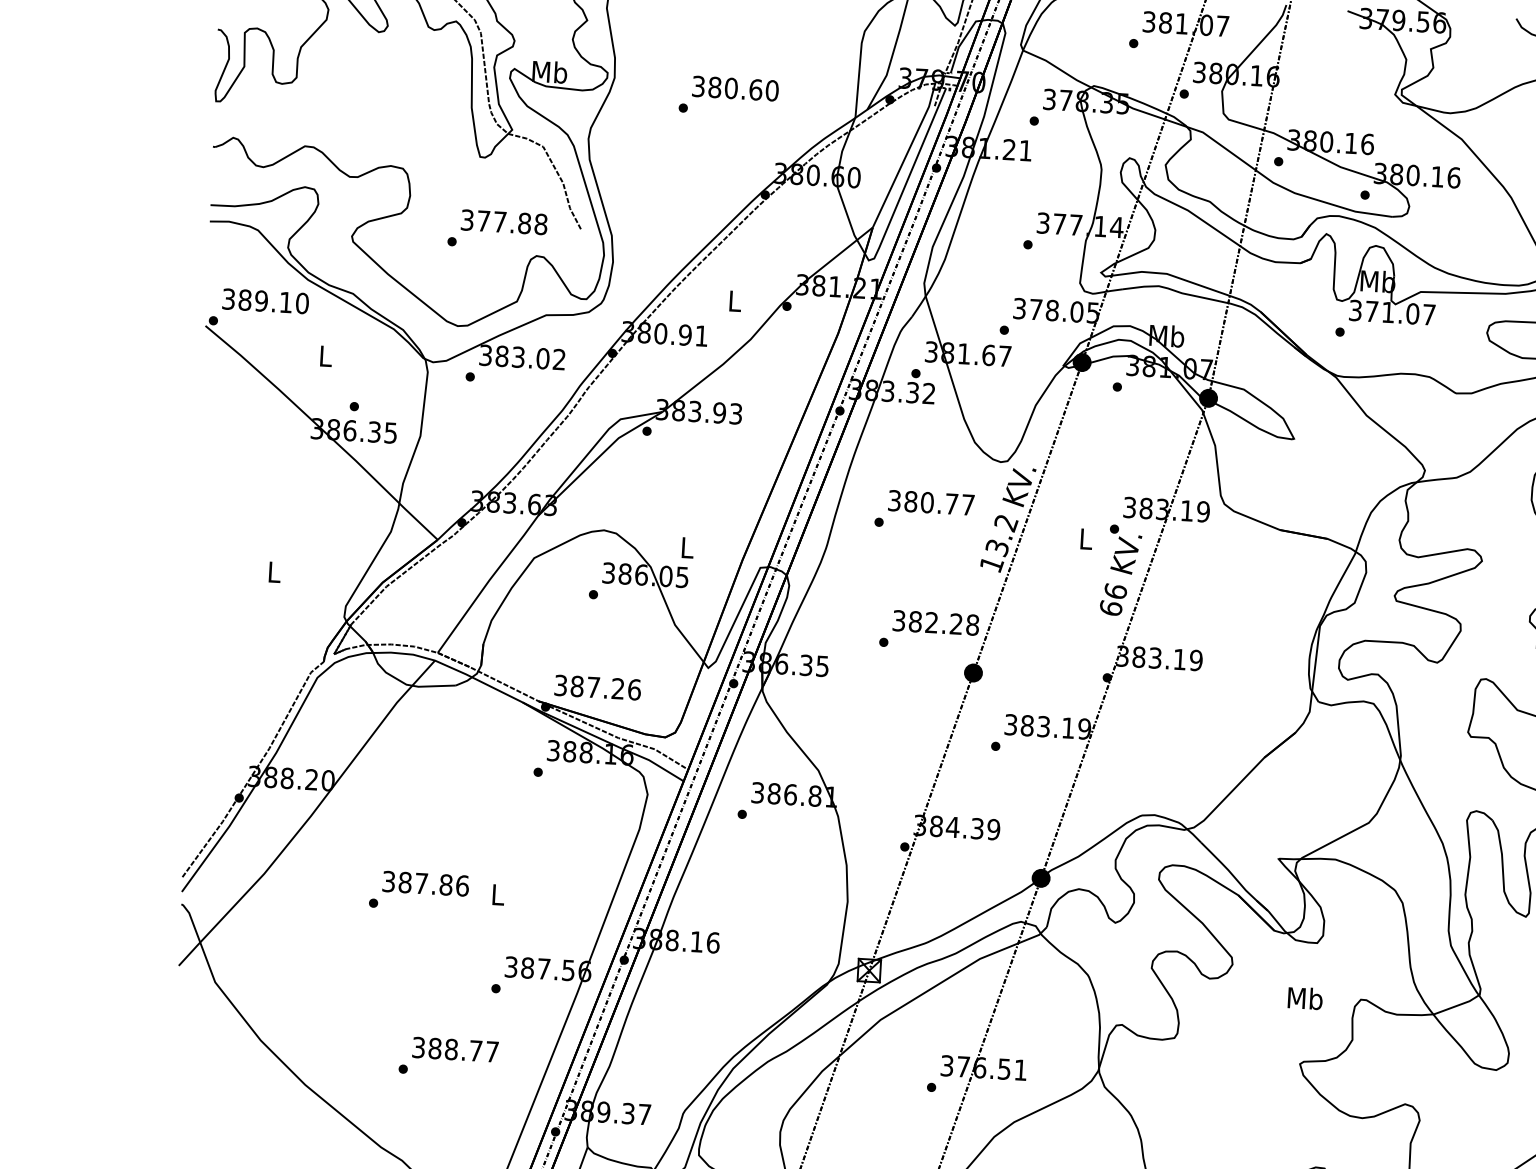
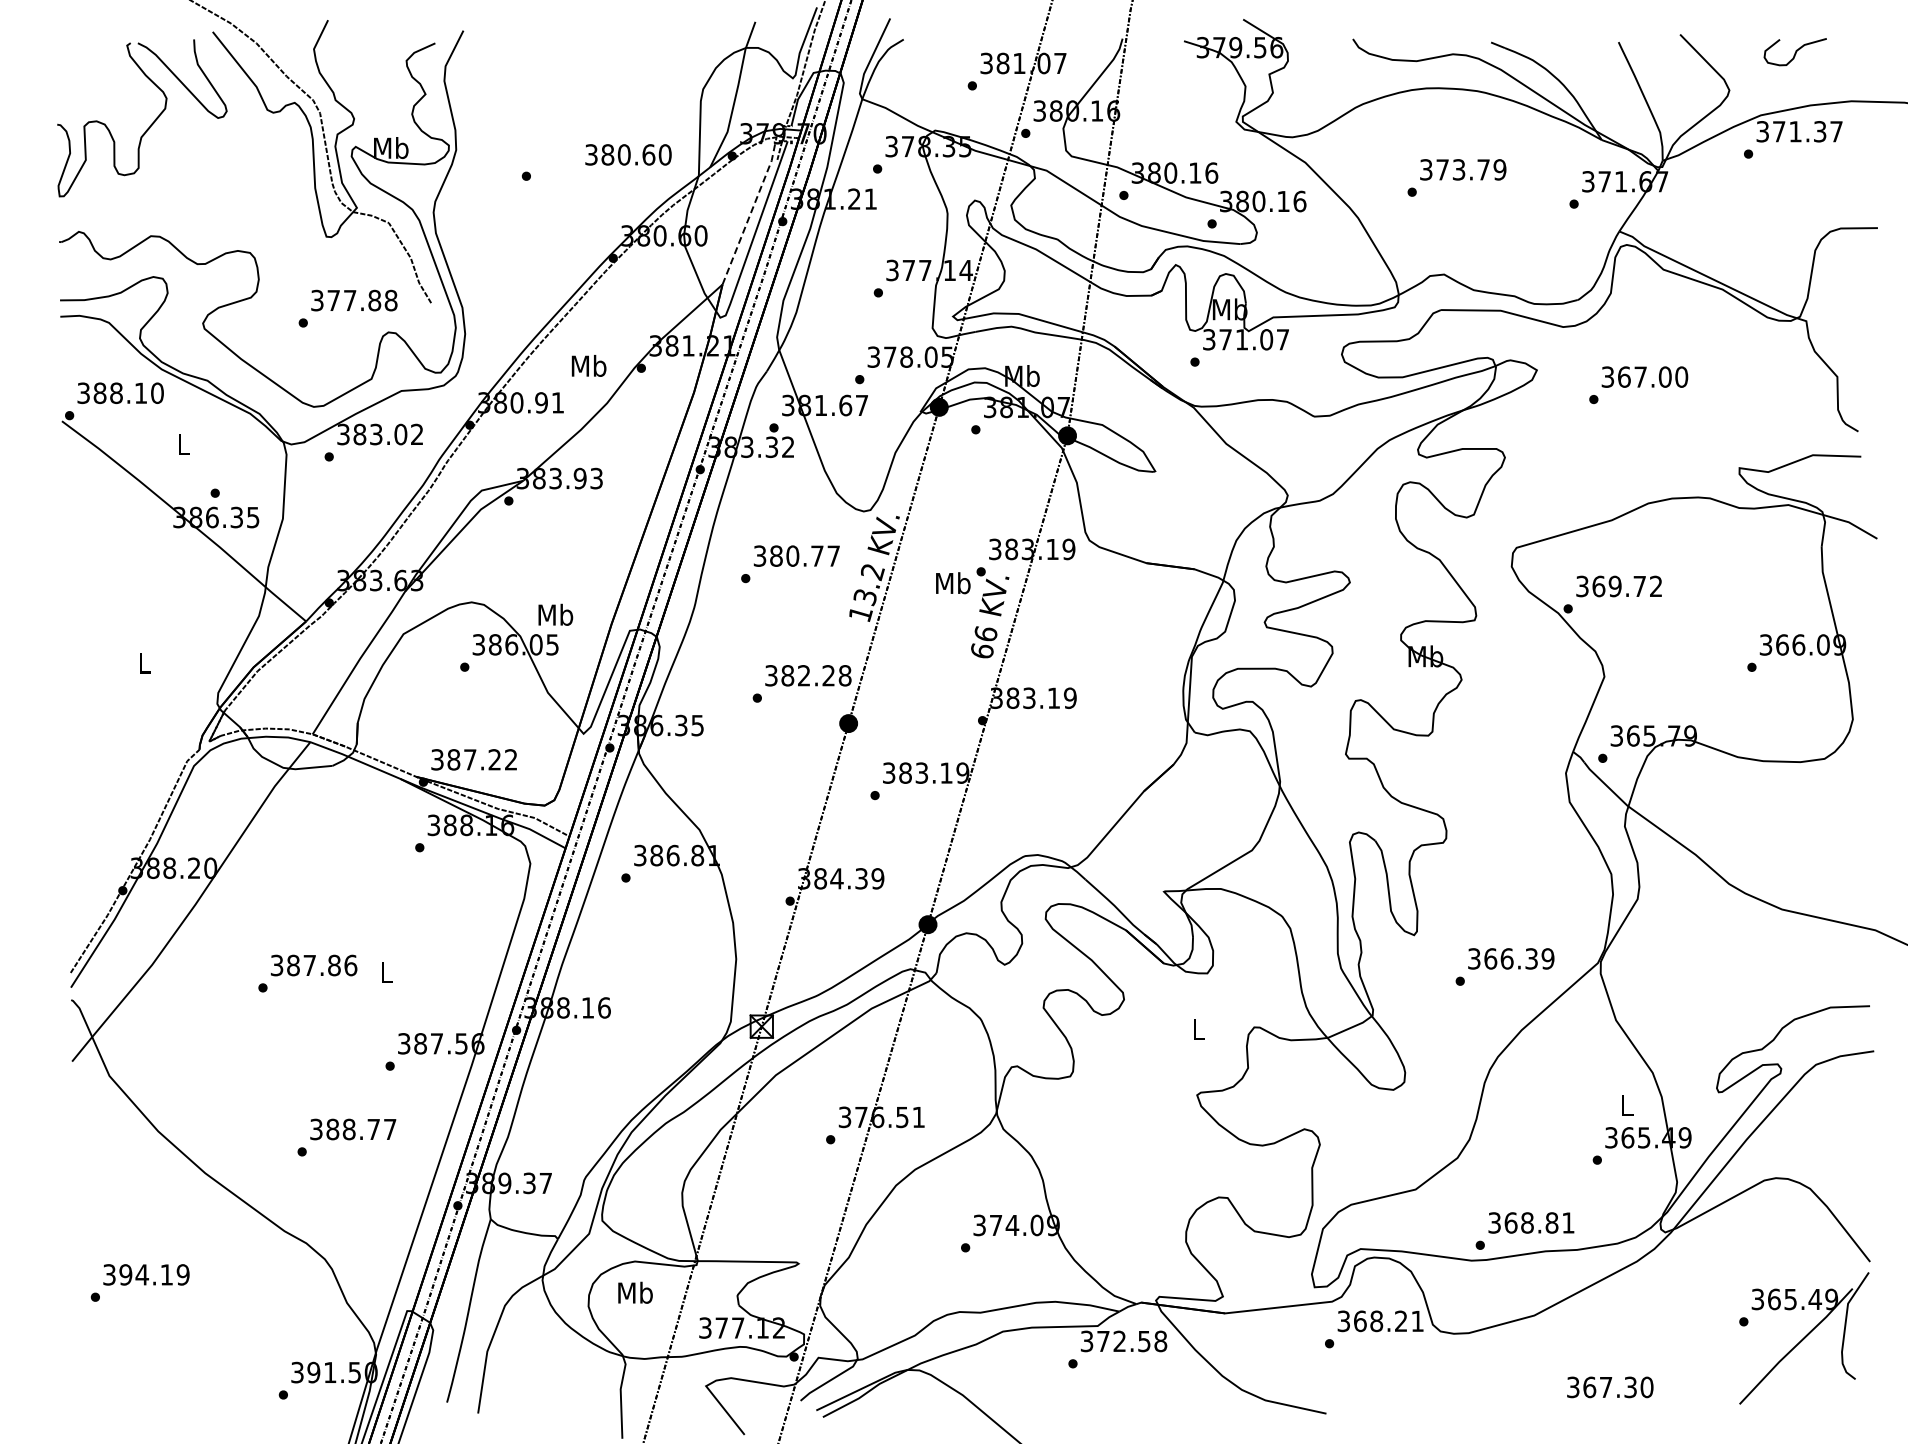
text: (735, 88) -> (628, 154), moved
line: (906, 155) -> (751, 210), solid -> dashed
text: (734, 300) -> (588, 365), L -> Mb
text: (261, 301) -> (116, 393), 389.10 -> 388.10
text: (1086, 539) -> (953, 583), L -> Mb
text: (687, 547) -> (555, 614), L -> Mb
text: (634, 689) -> (511, 759), 387.26 -> 387.22
text: (1305, 998) -> (1198, 1029), Mb -> L

